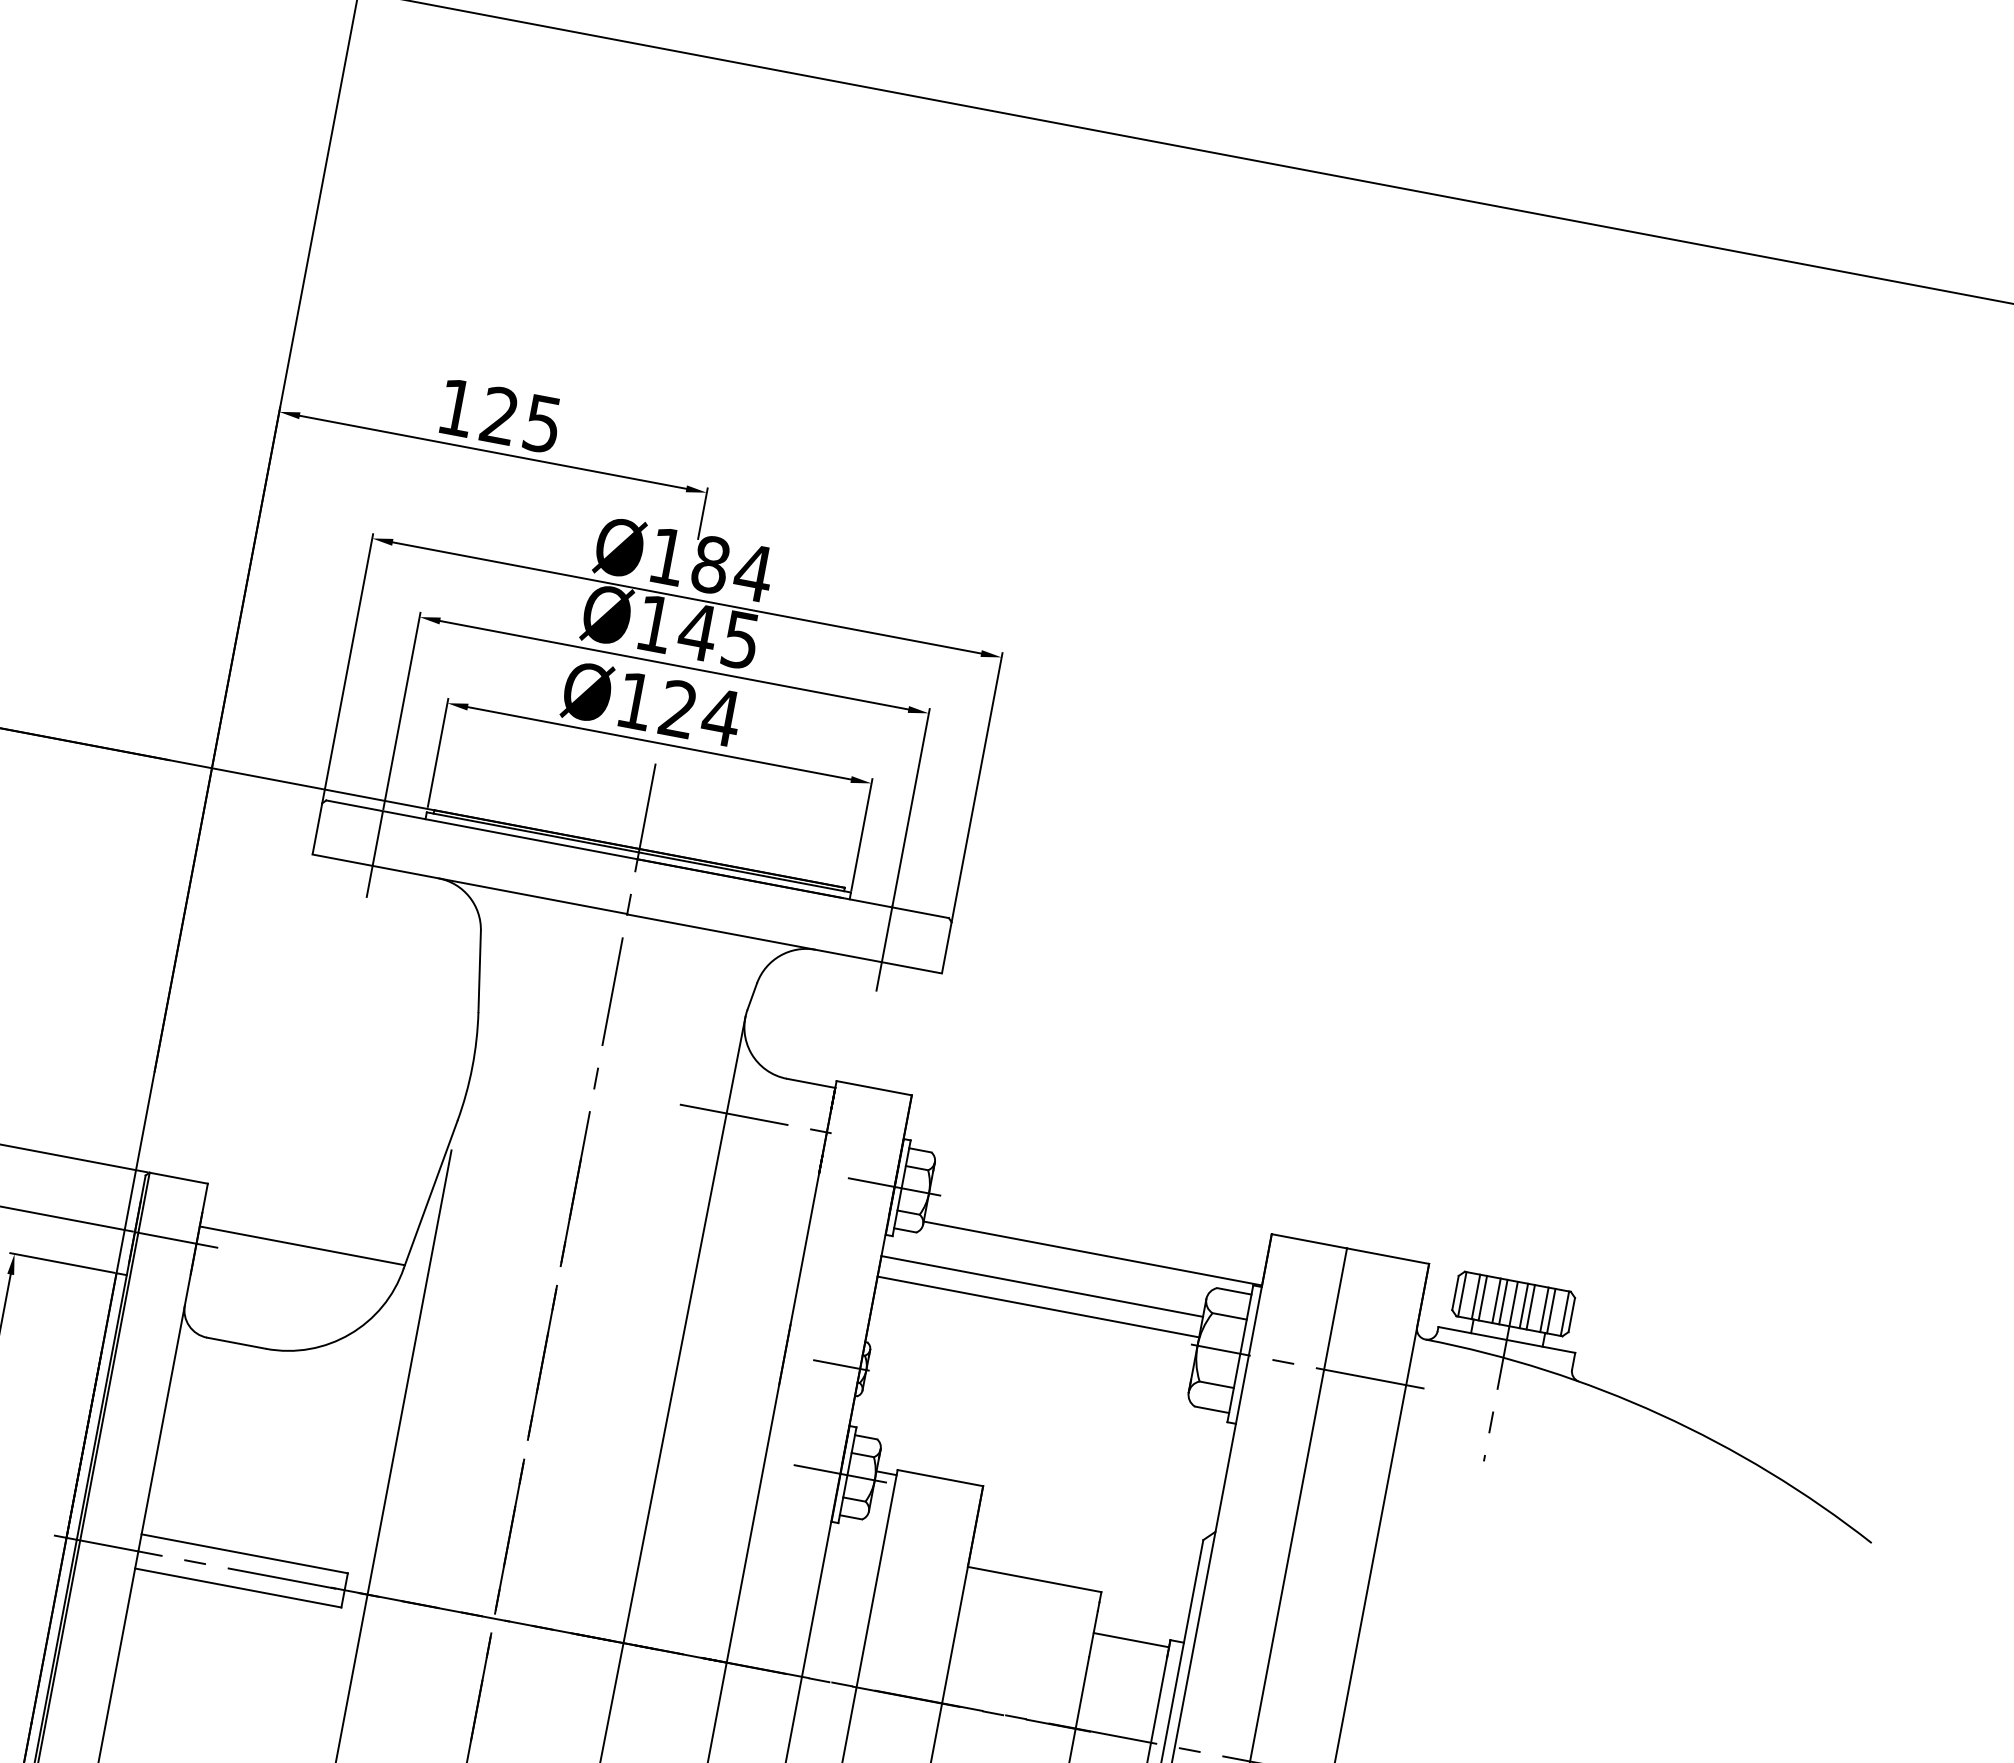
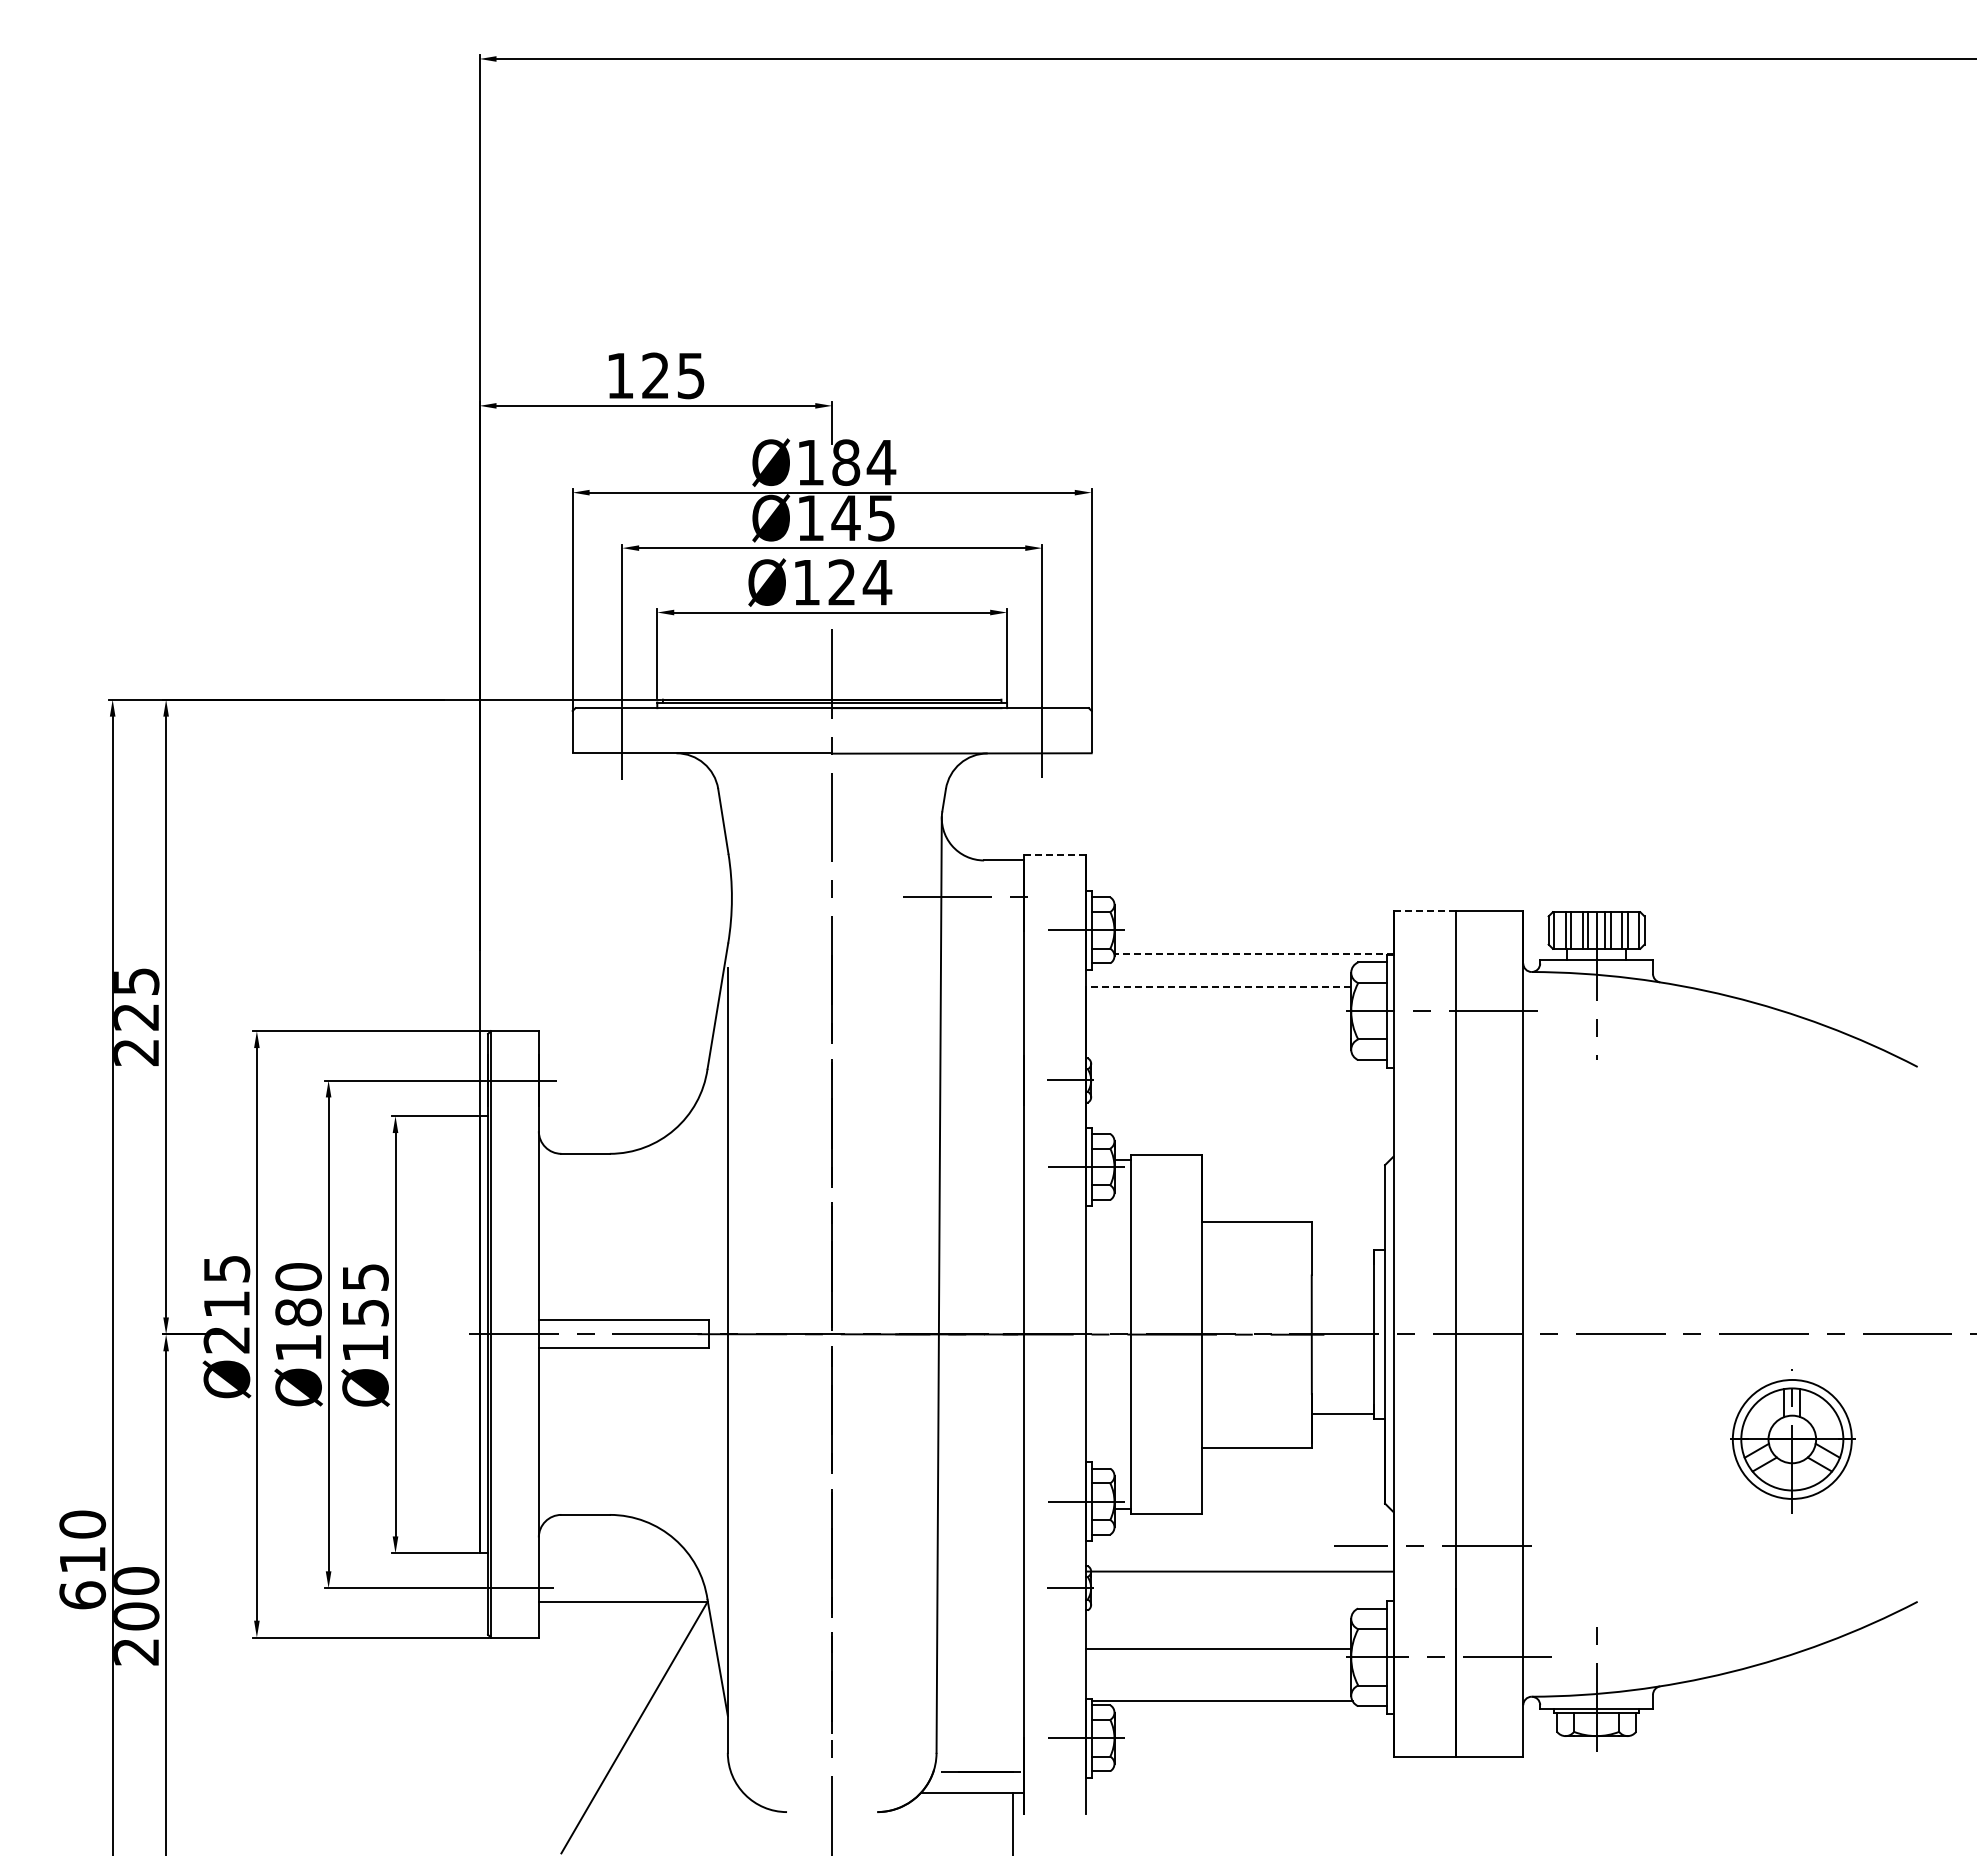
line: (873, 1087) -> (1054, 854), solid -> dashed
line: (1309, 1241) -> (1424, 911), solid -> dashed
line: (301, 1245) -> (622, 1066), removed
line: (1093, 1253) -> (1254, 953), solid -> dashed
line: (1042, 1286) -> (1218, 987), solid -> dashed
line: (1038, 1307) -> (1218, 1004), removed
line: (1131, 1639) -> (1342, 1255), removed

